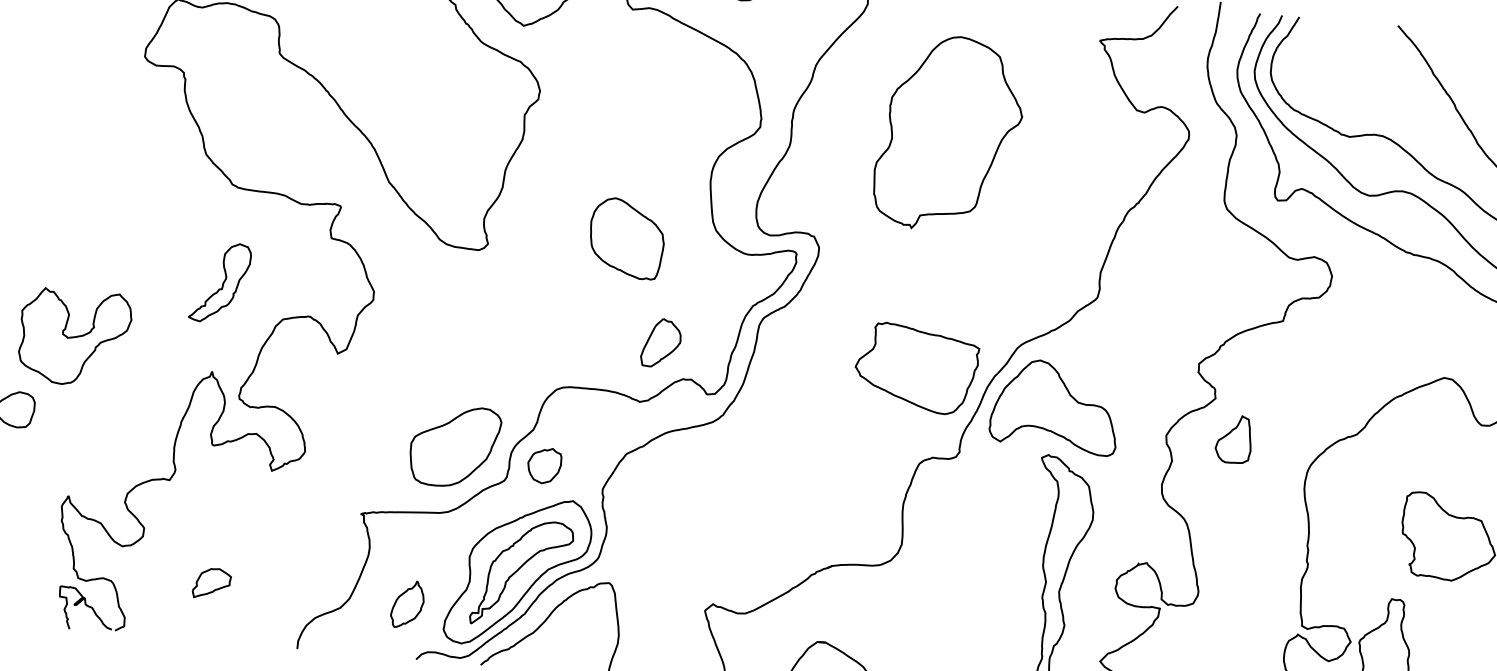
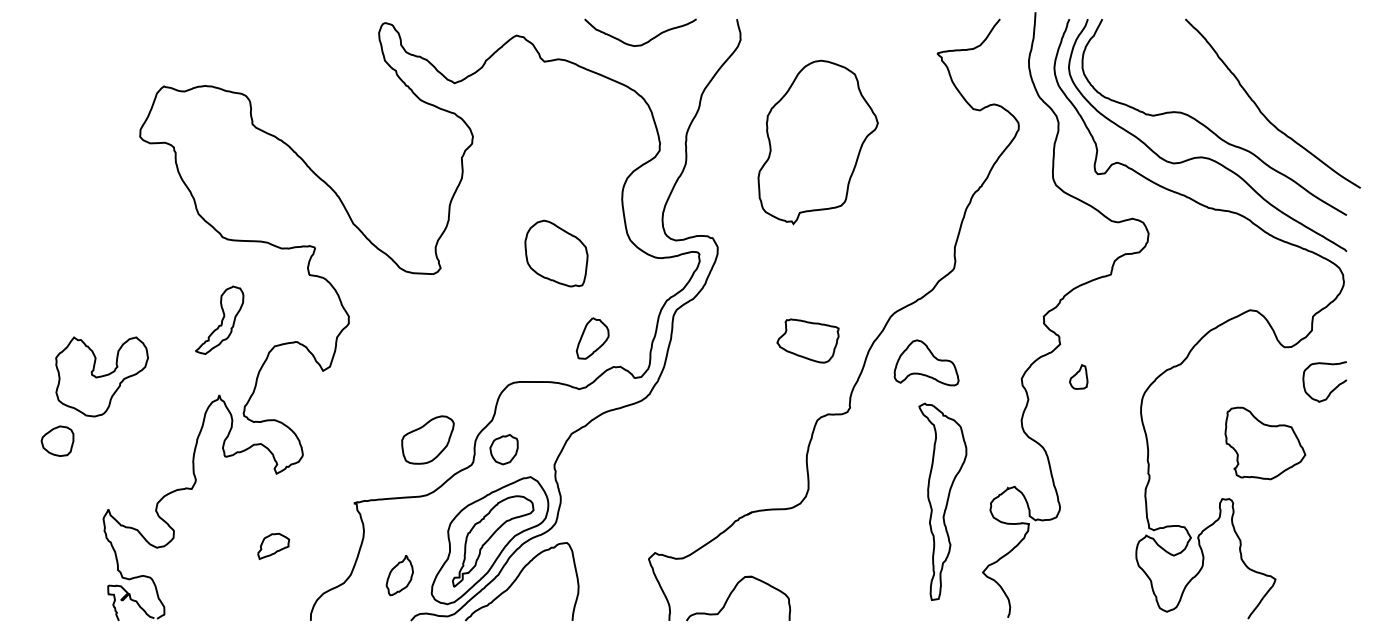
part: (916, 367) -> (807, 340), size x0.6
part: (1054, 406) -> (926, 362), size x0.6
part: (1233, 438) -> (1078, 376), size x0.6
part: (454, 445) -> (427, 439), size x0.7
part: (211, 583) -> (273, 546), moved

